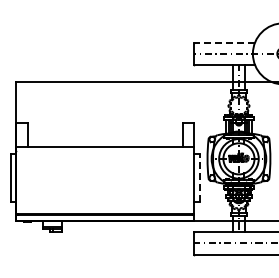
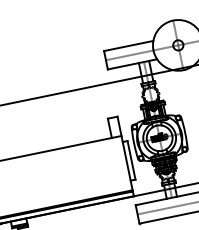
line: (224, 42) -> (128, 46), dashed -> solid
line: (200, 178) -> (131, 160), dashed -> solid

